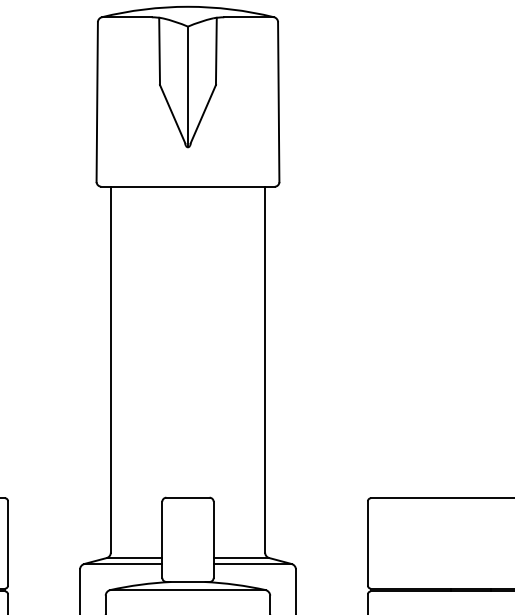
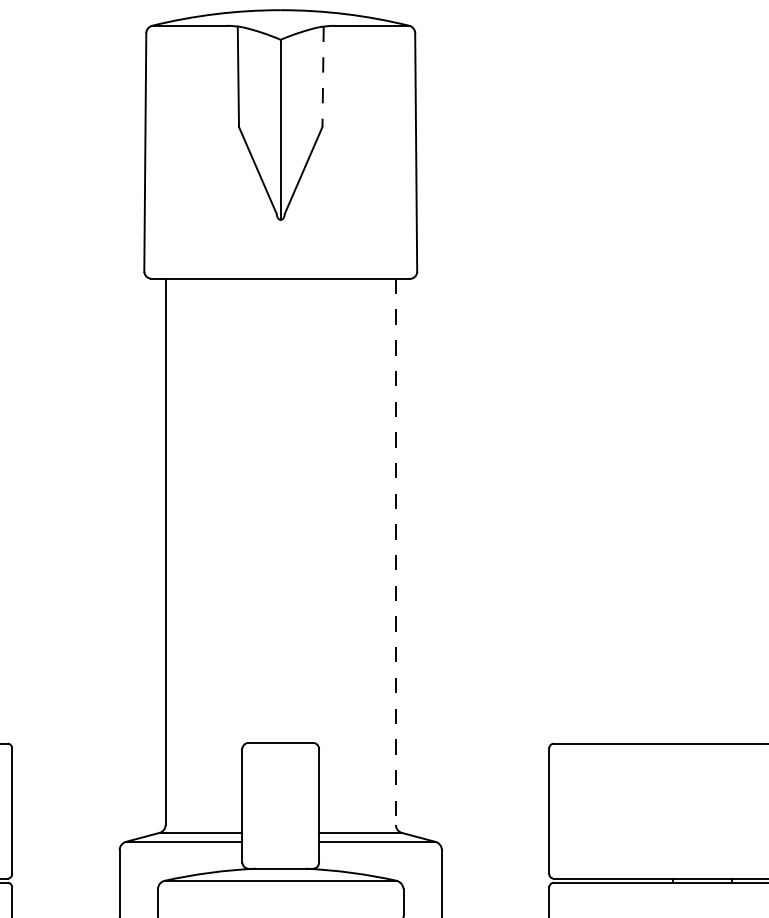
line: (216, 51) -> (323, 76), solid -> dashed
line: (265, 369) -> (396, 551), solid -> dashed

